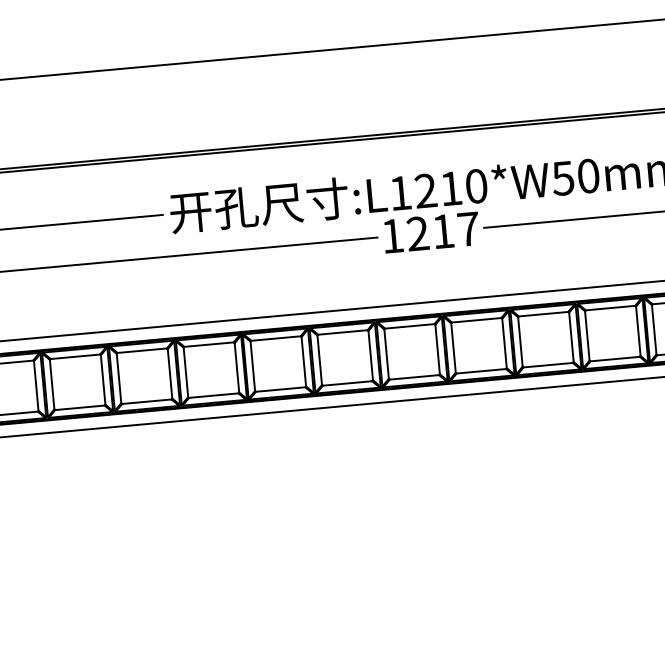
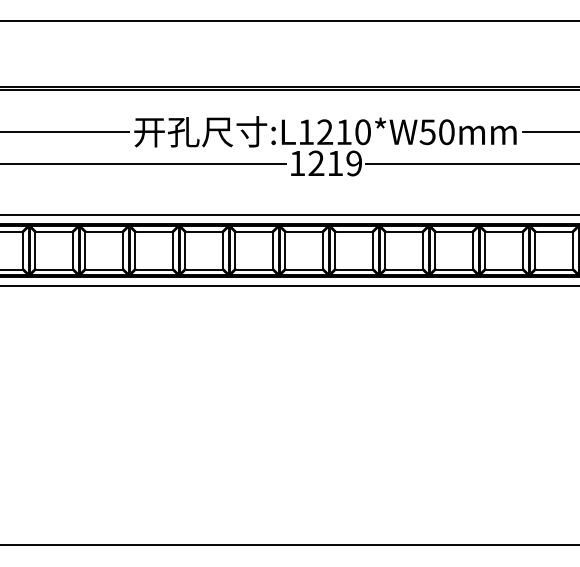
text: (468, 229) -> (354, 163), 1217 -> 1219

